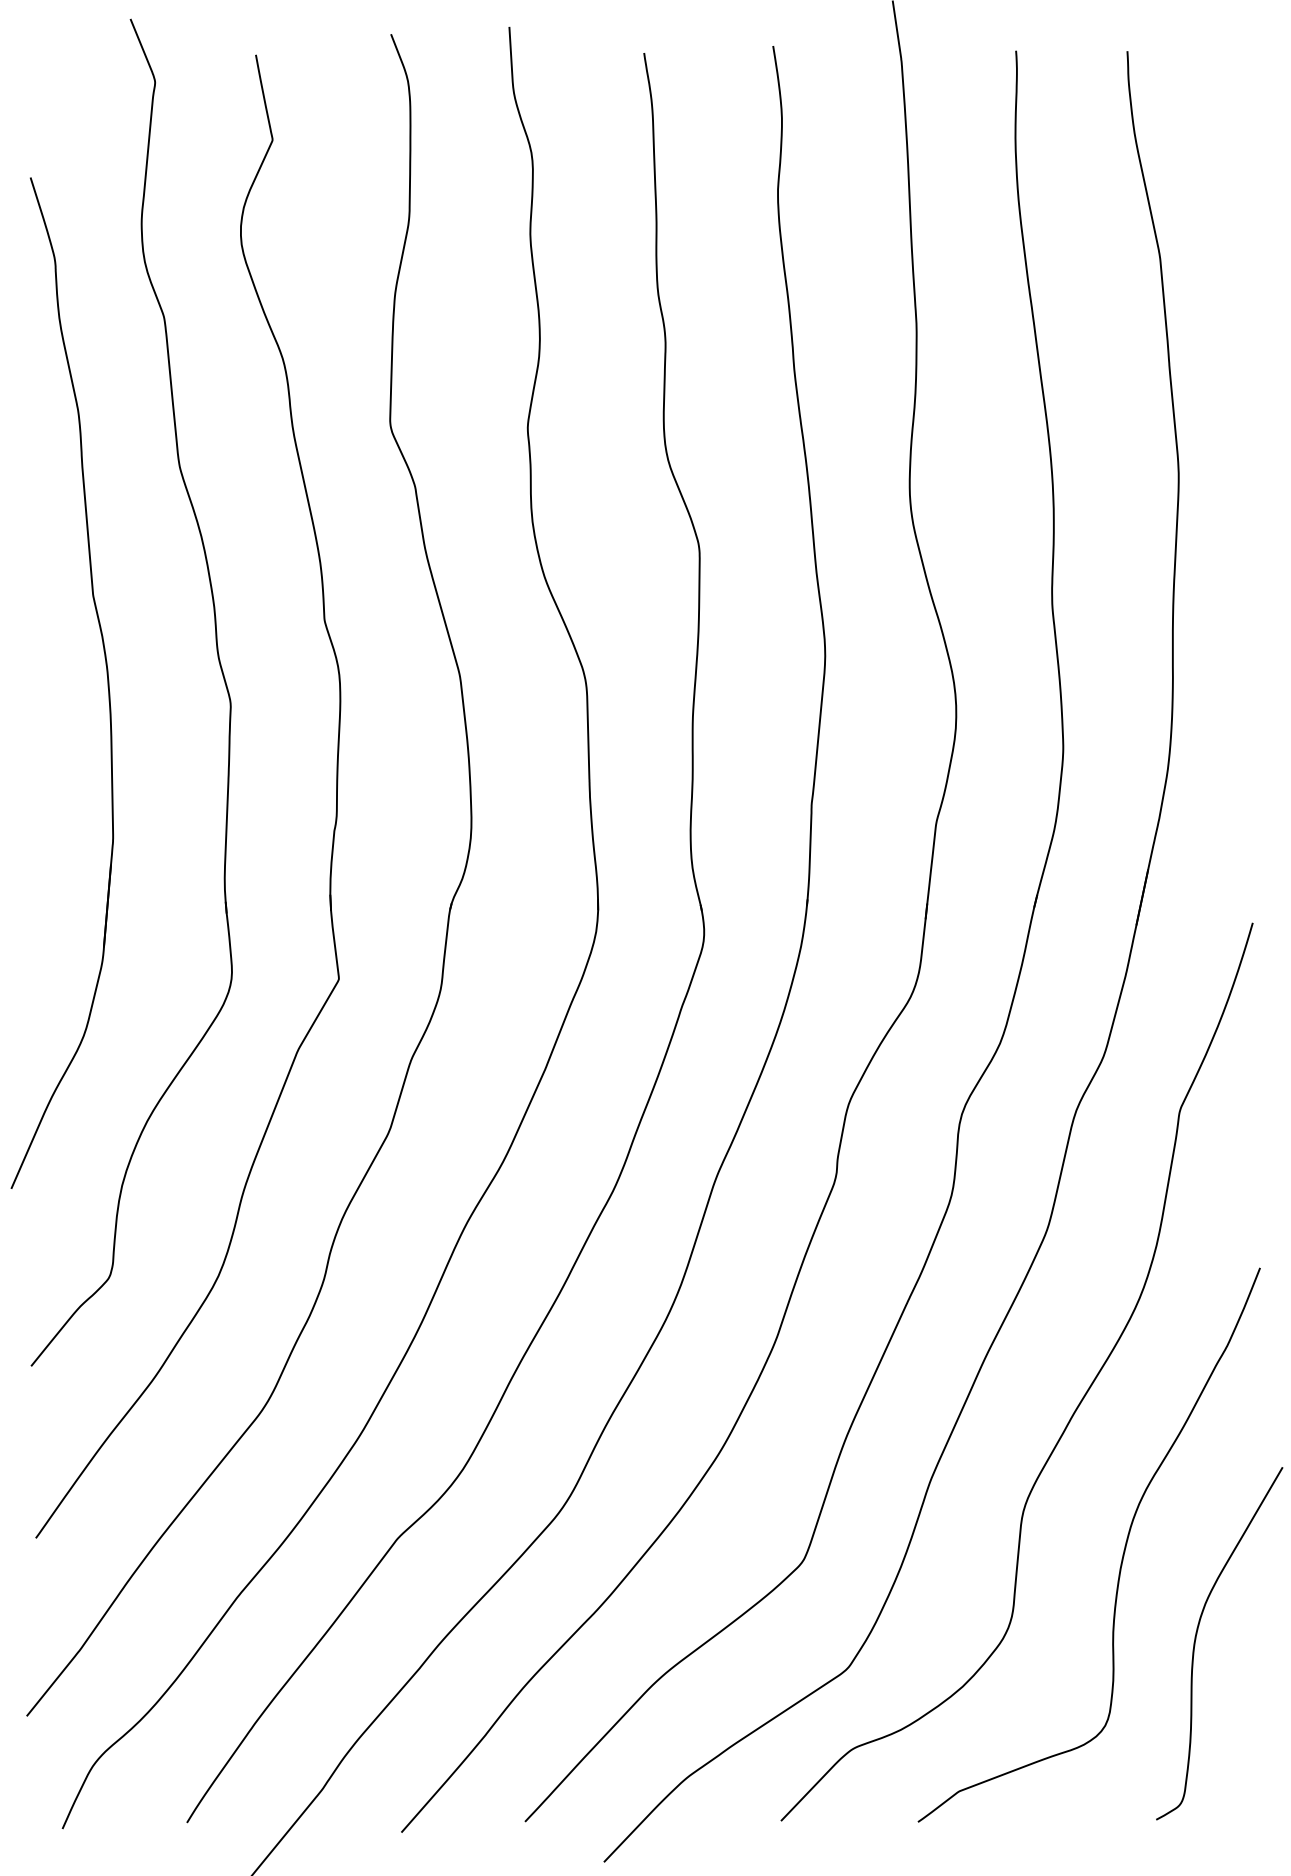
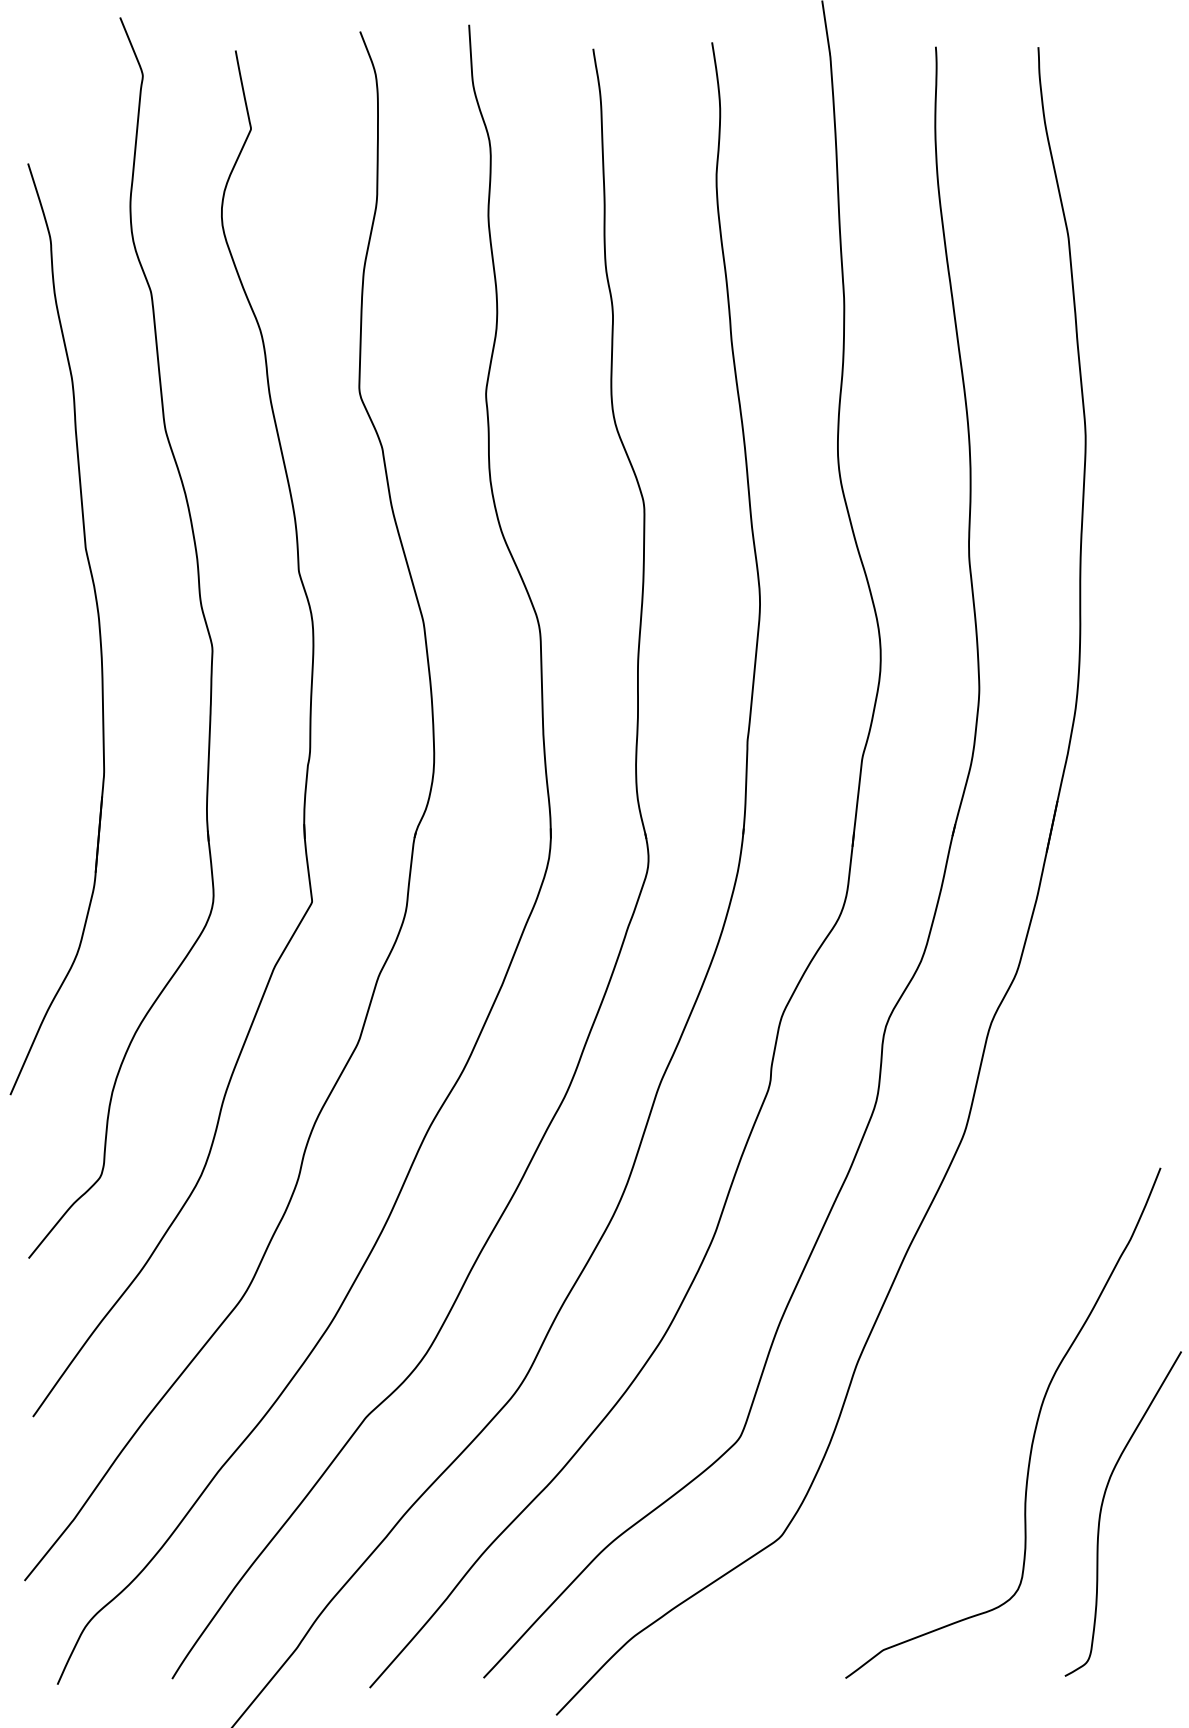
curve: (1075, 1408) -> (990, 1297), removed

